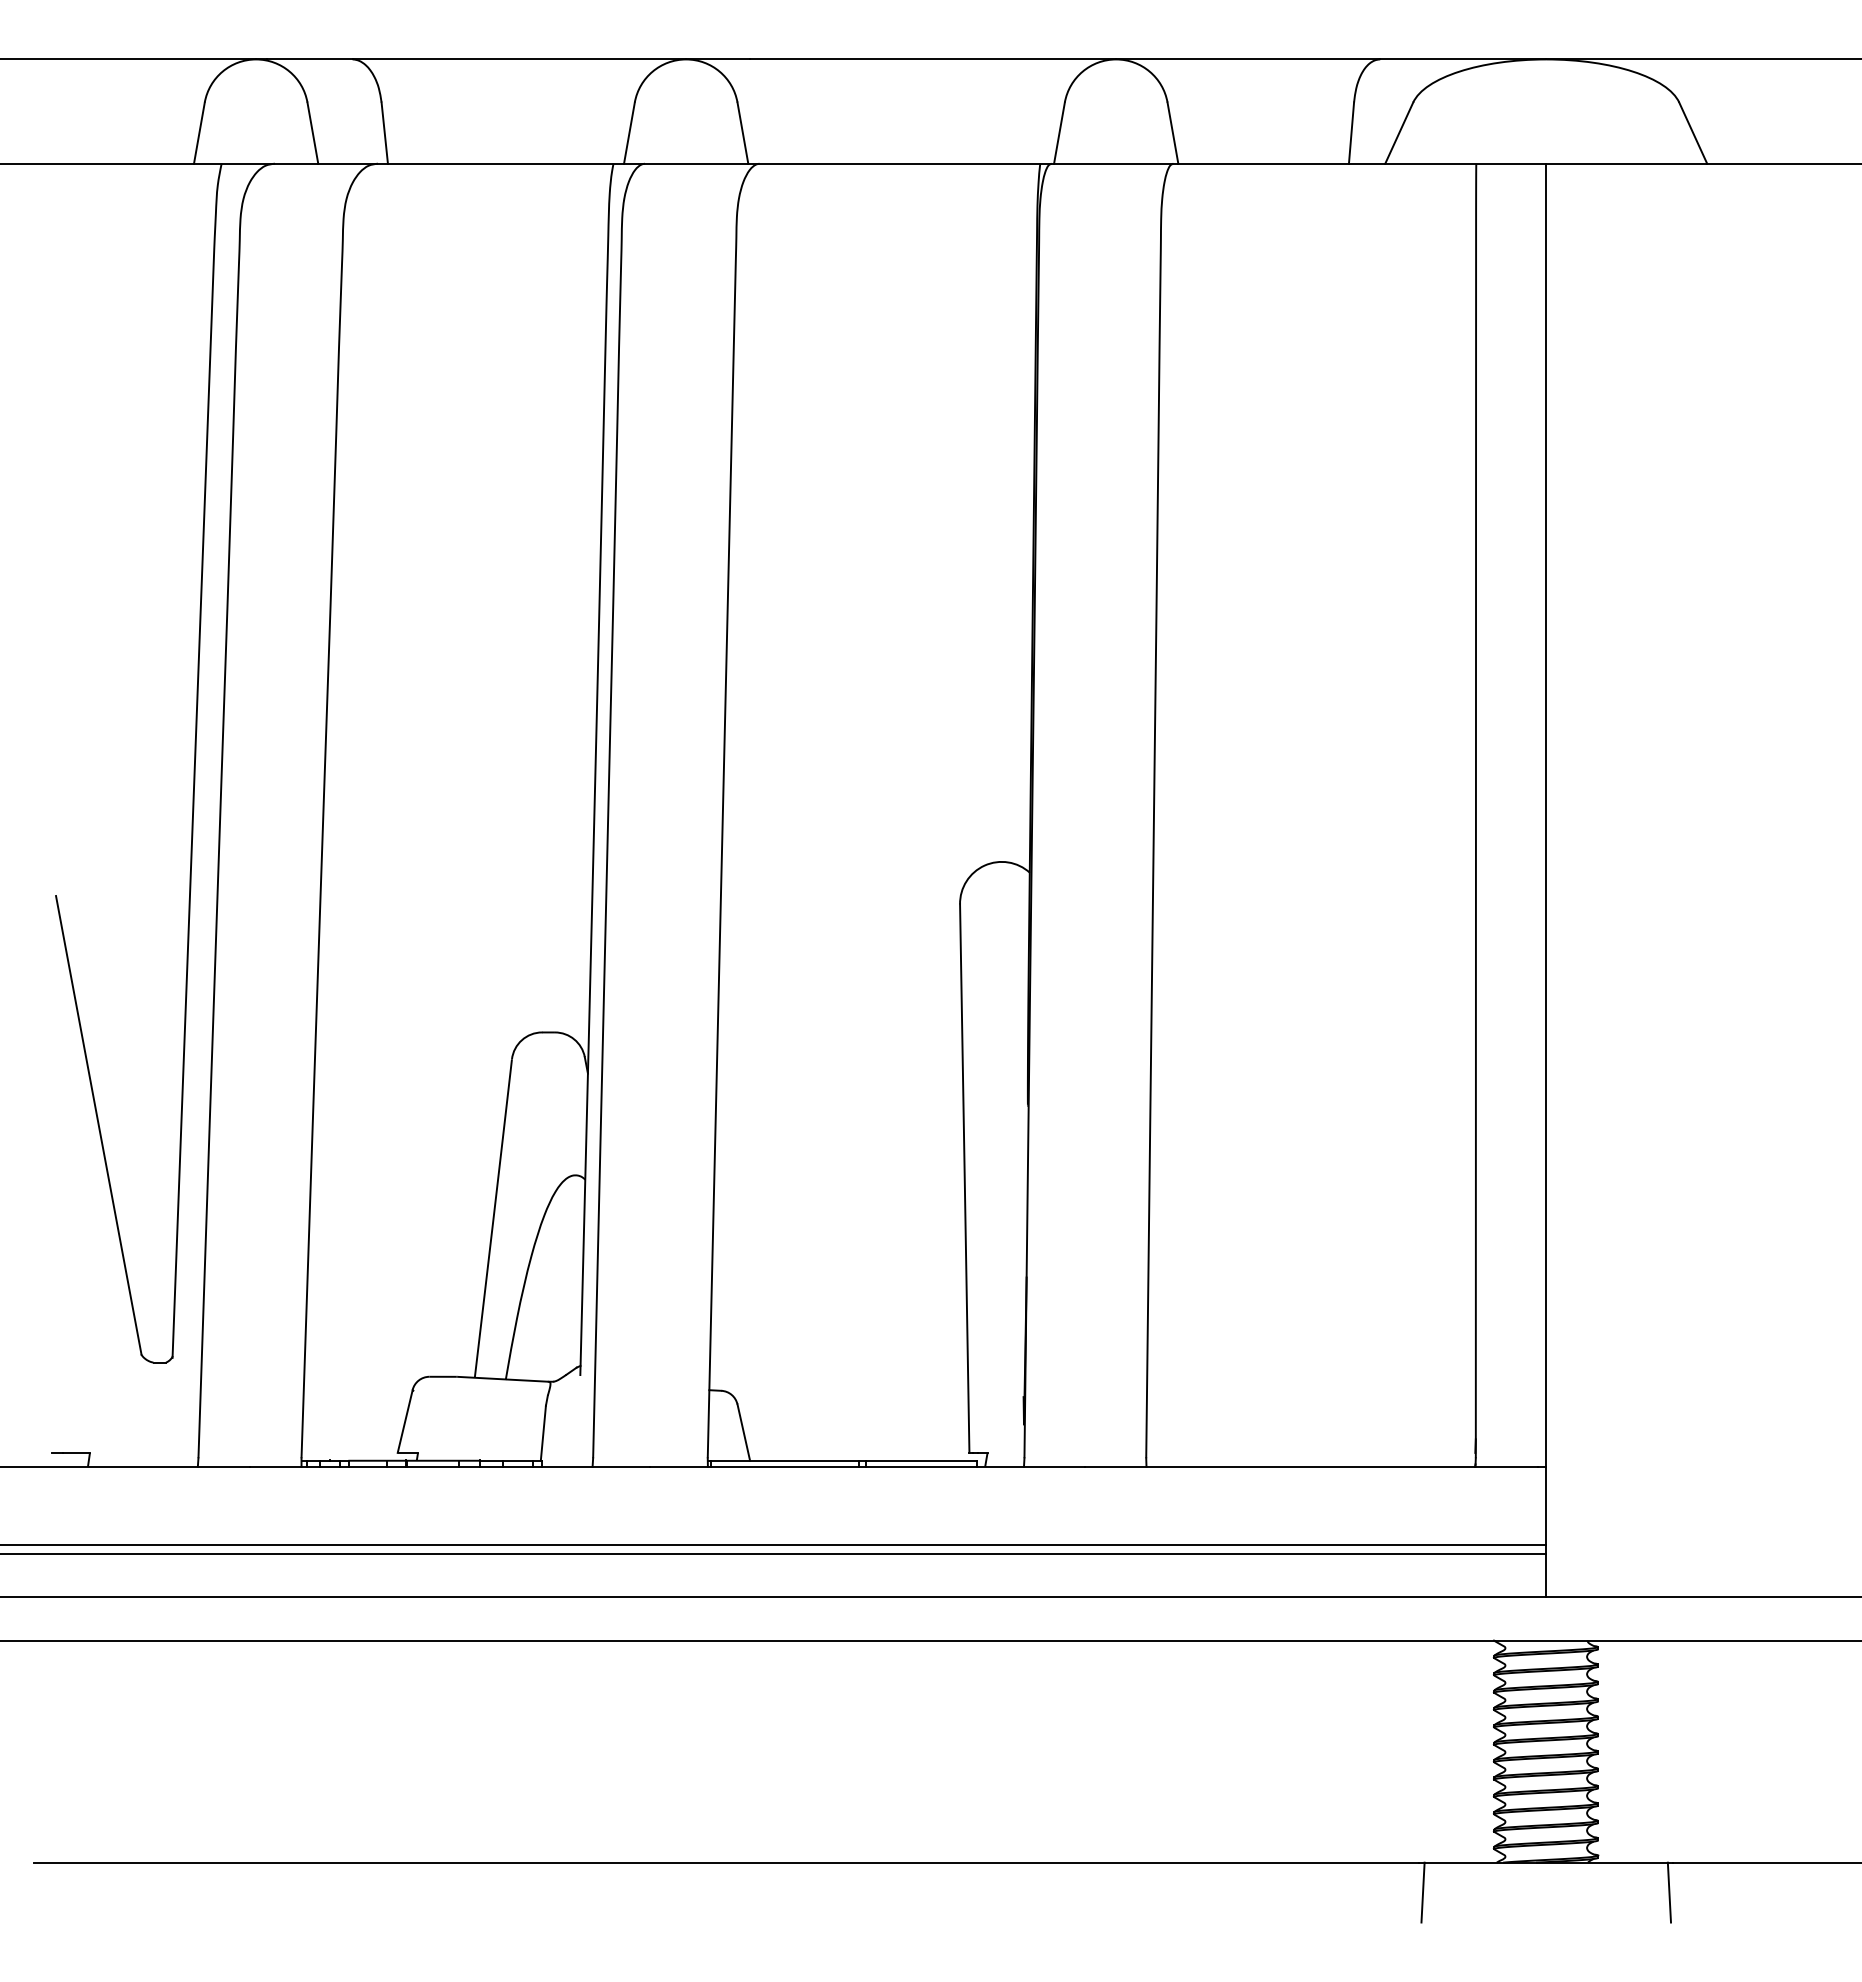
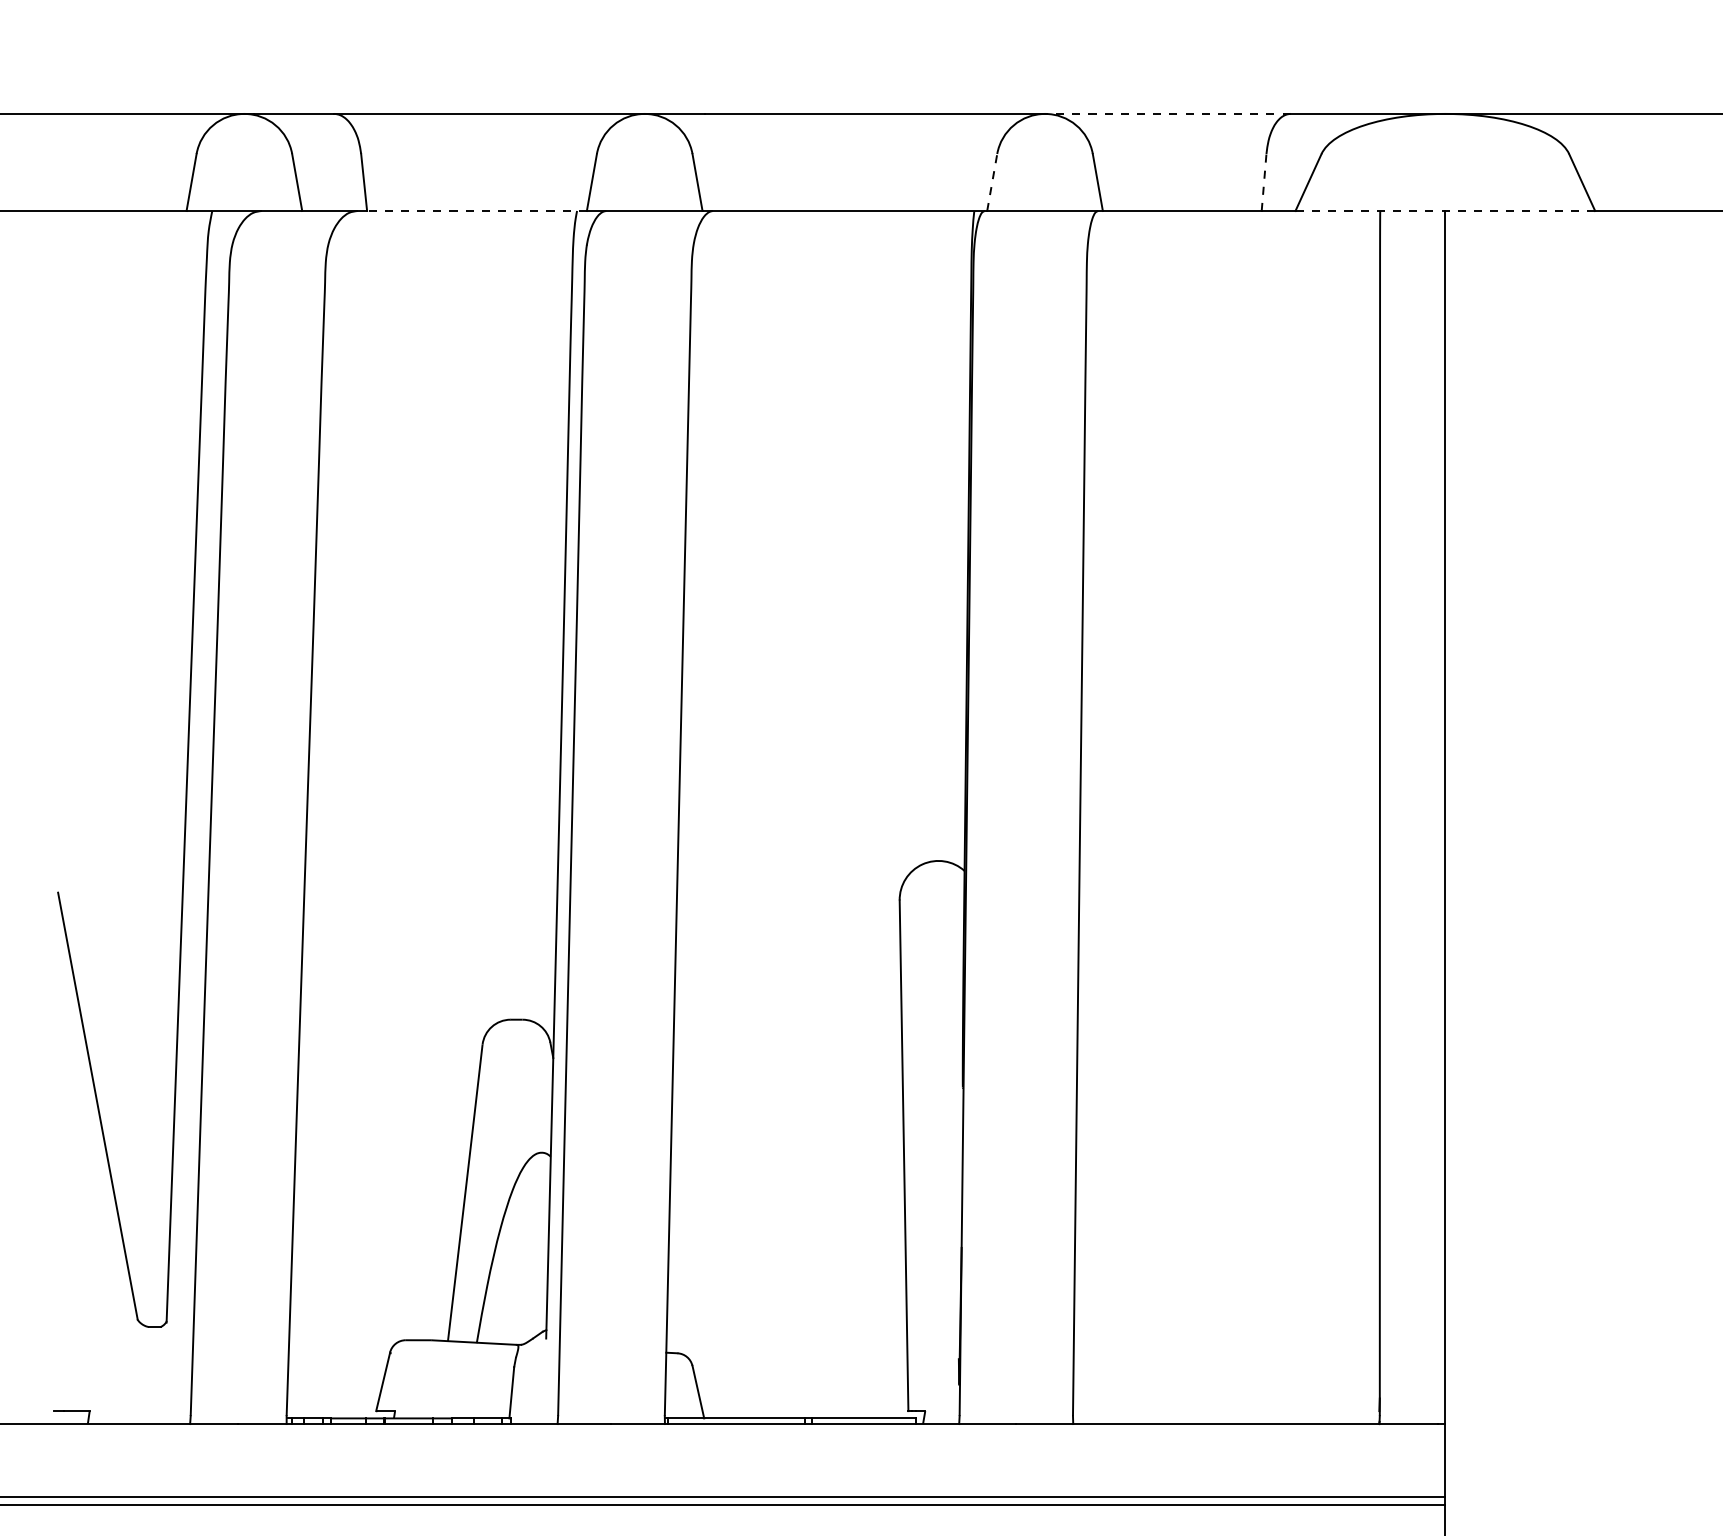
line: (1248, 59) -> (1168, 113), solid -> dashed
line: (1059, 132) -> (992, 181), solid -> dashed
line: (1351, 133) -> (1264, 182), solid -> dashed
line: (505, 163) -> (476, 210), solid -> dashed
line: (1546, 163) -> (1445, 210), solid -> dashed

